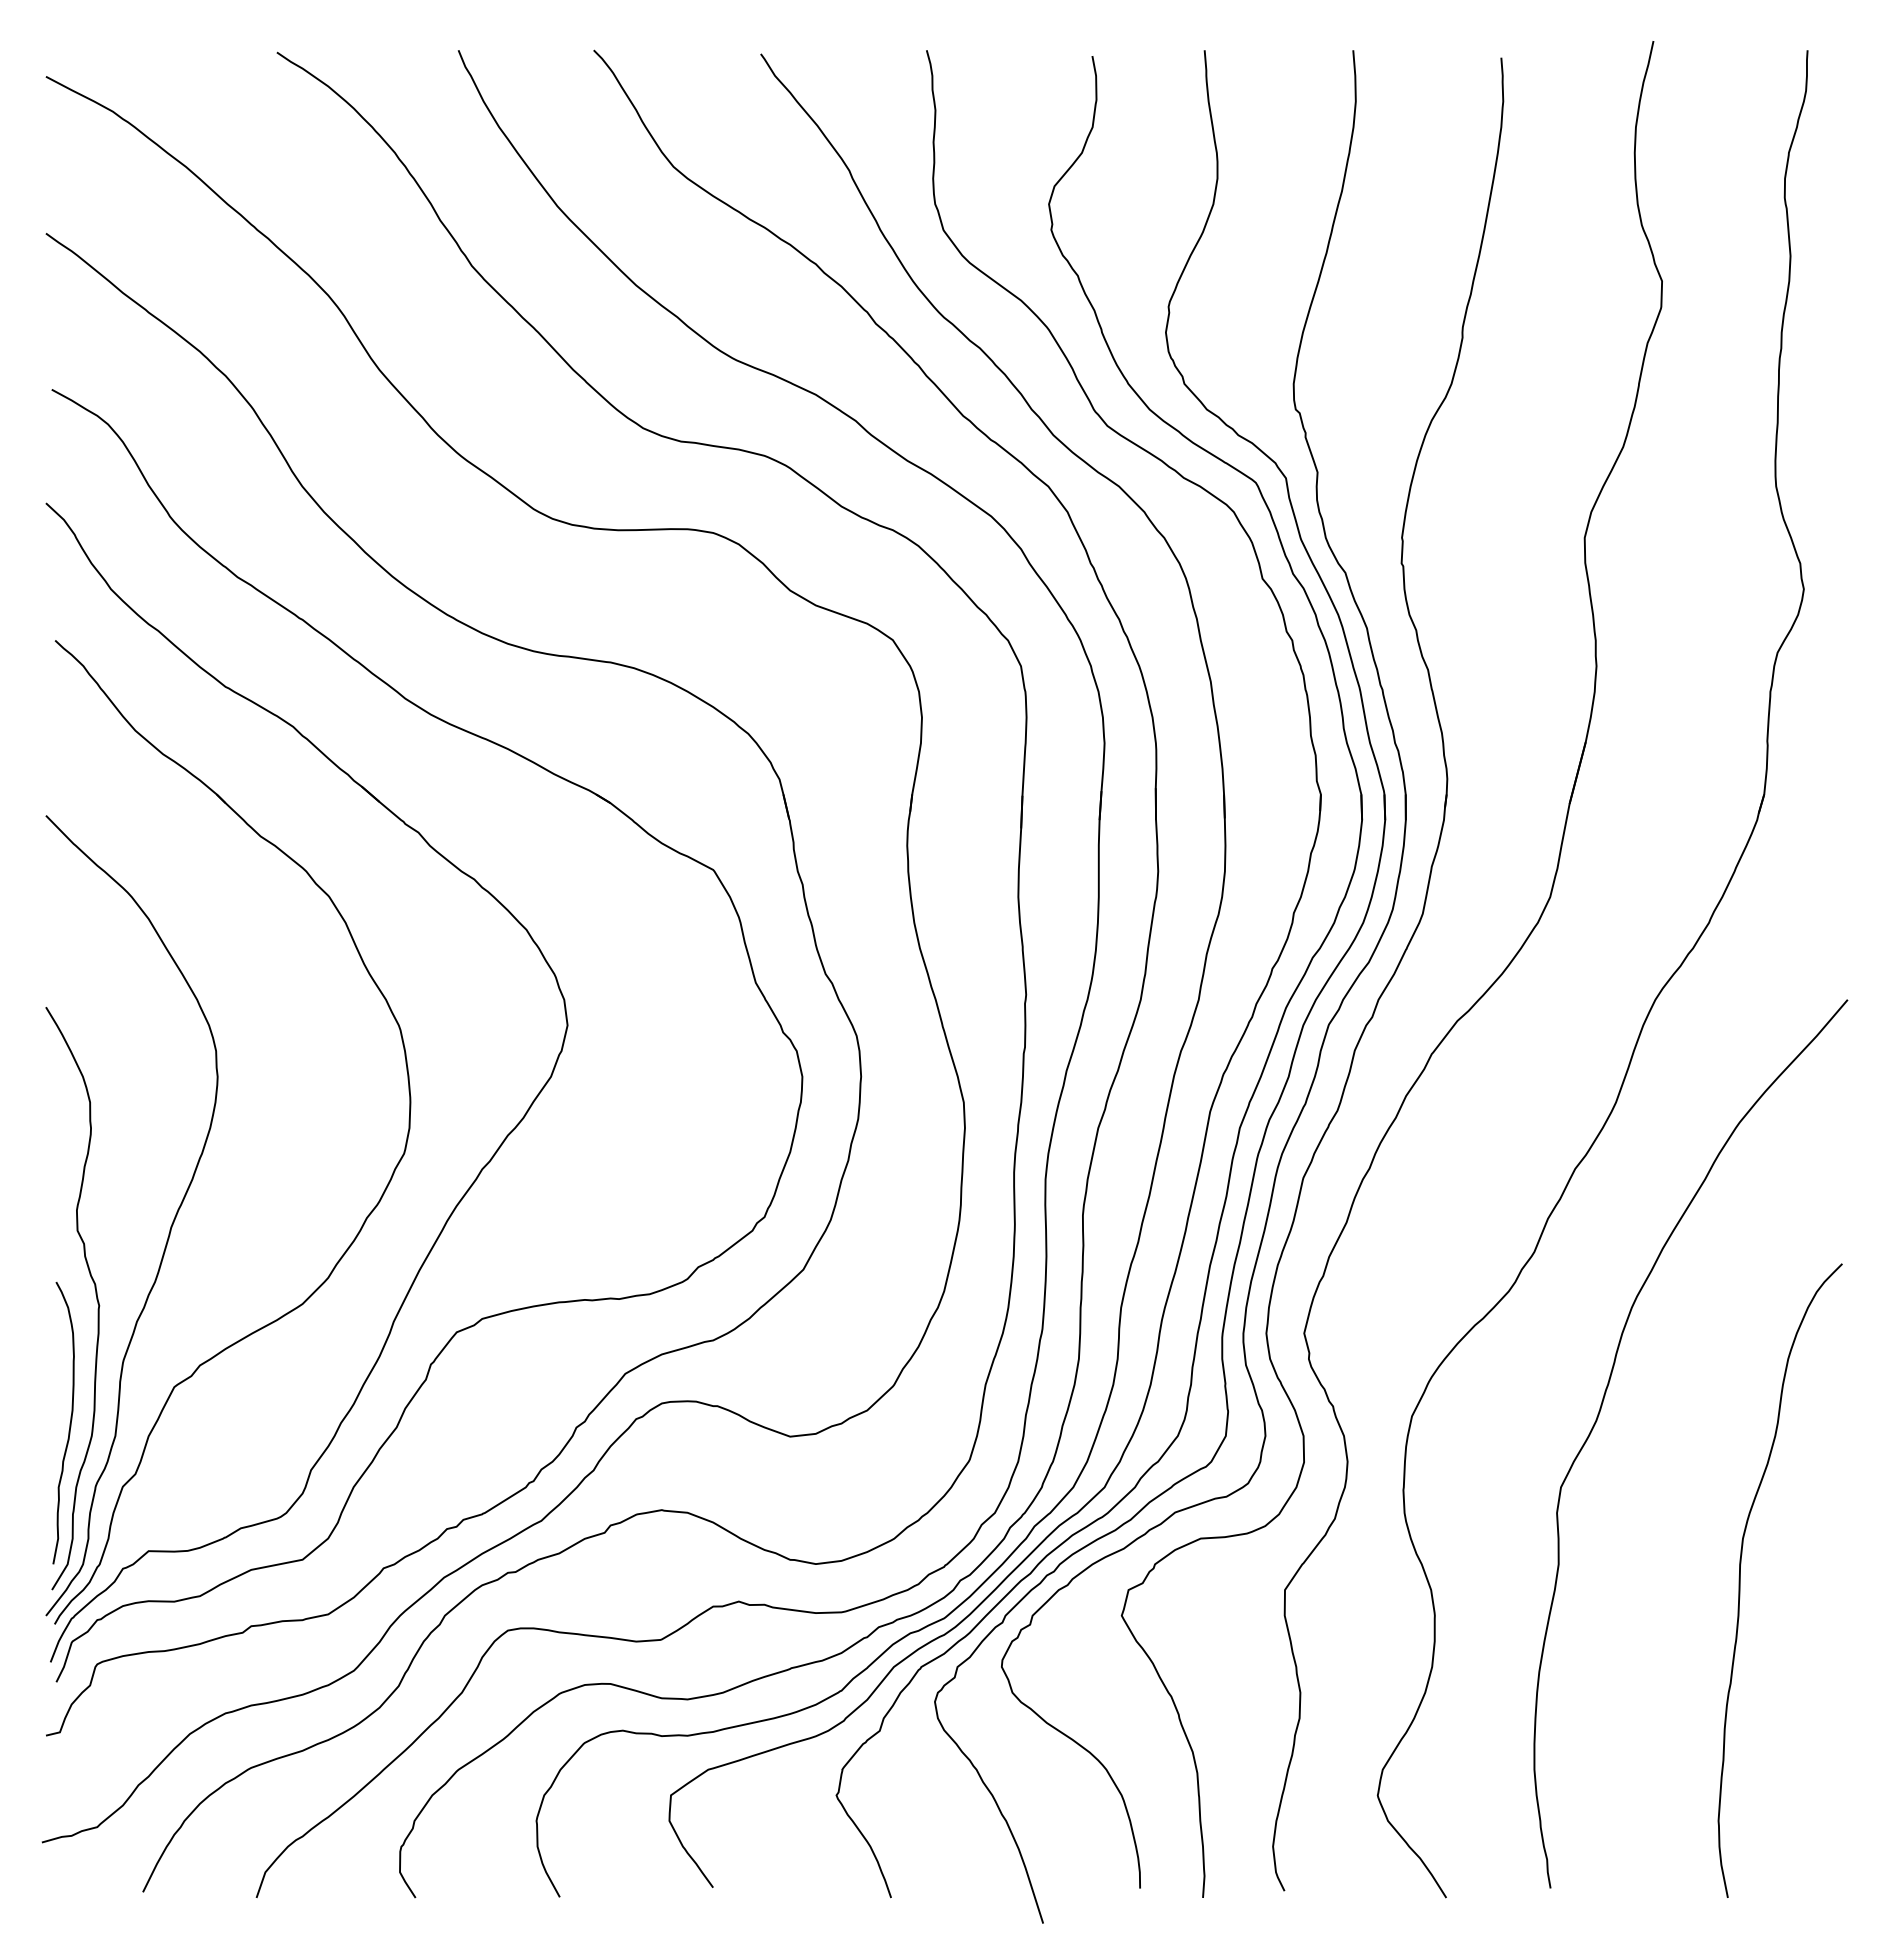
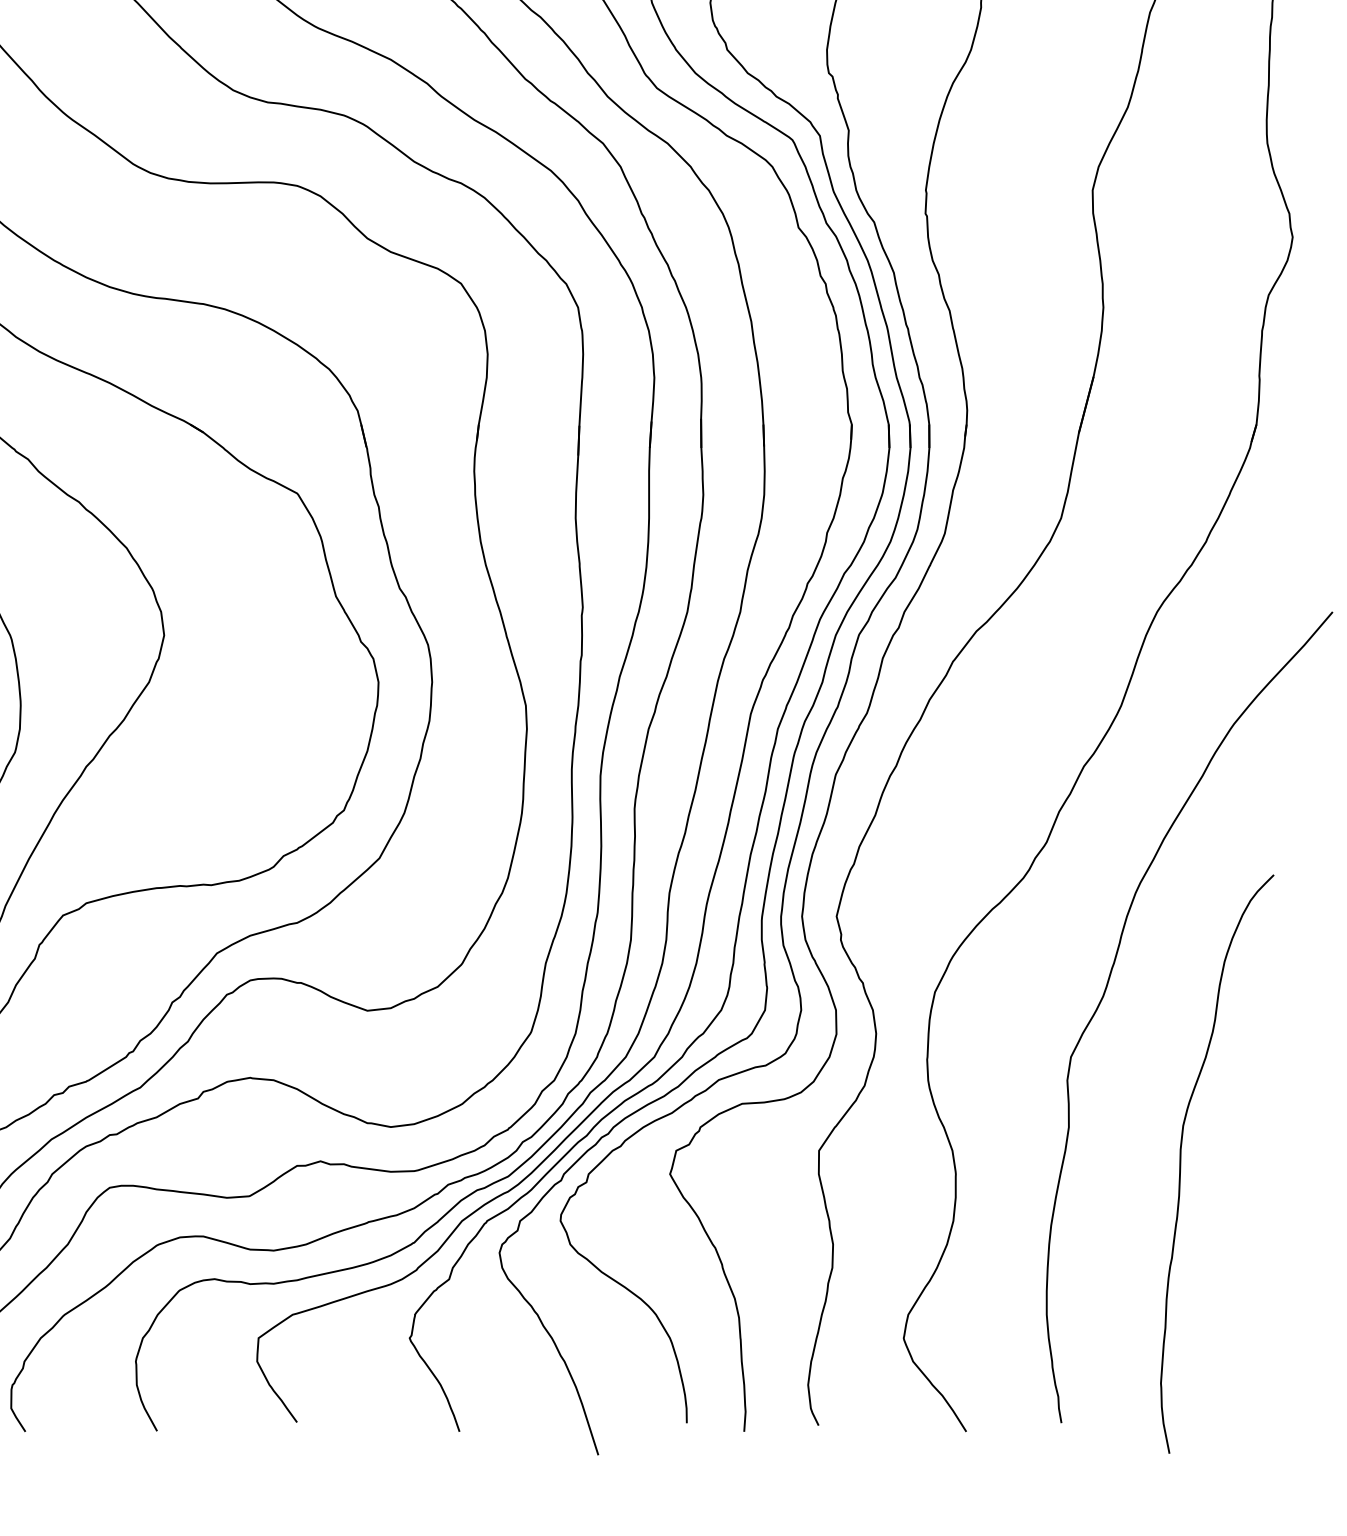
curve: (1740, 1580) -> (1180, 1163), moved

